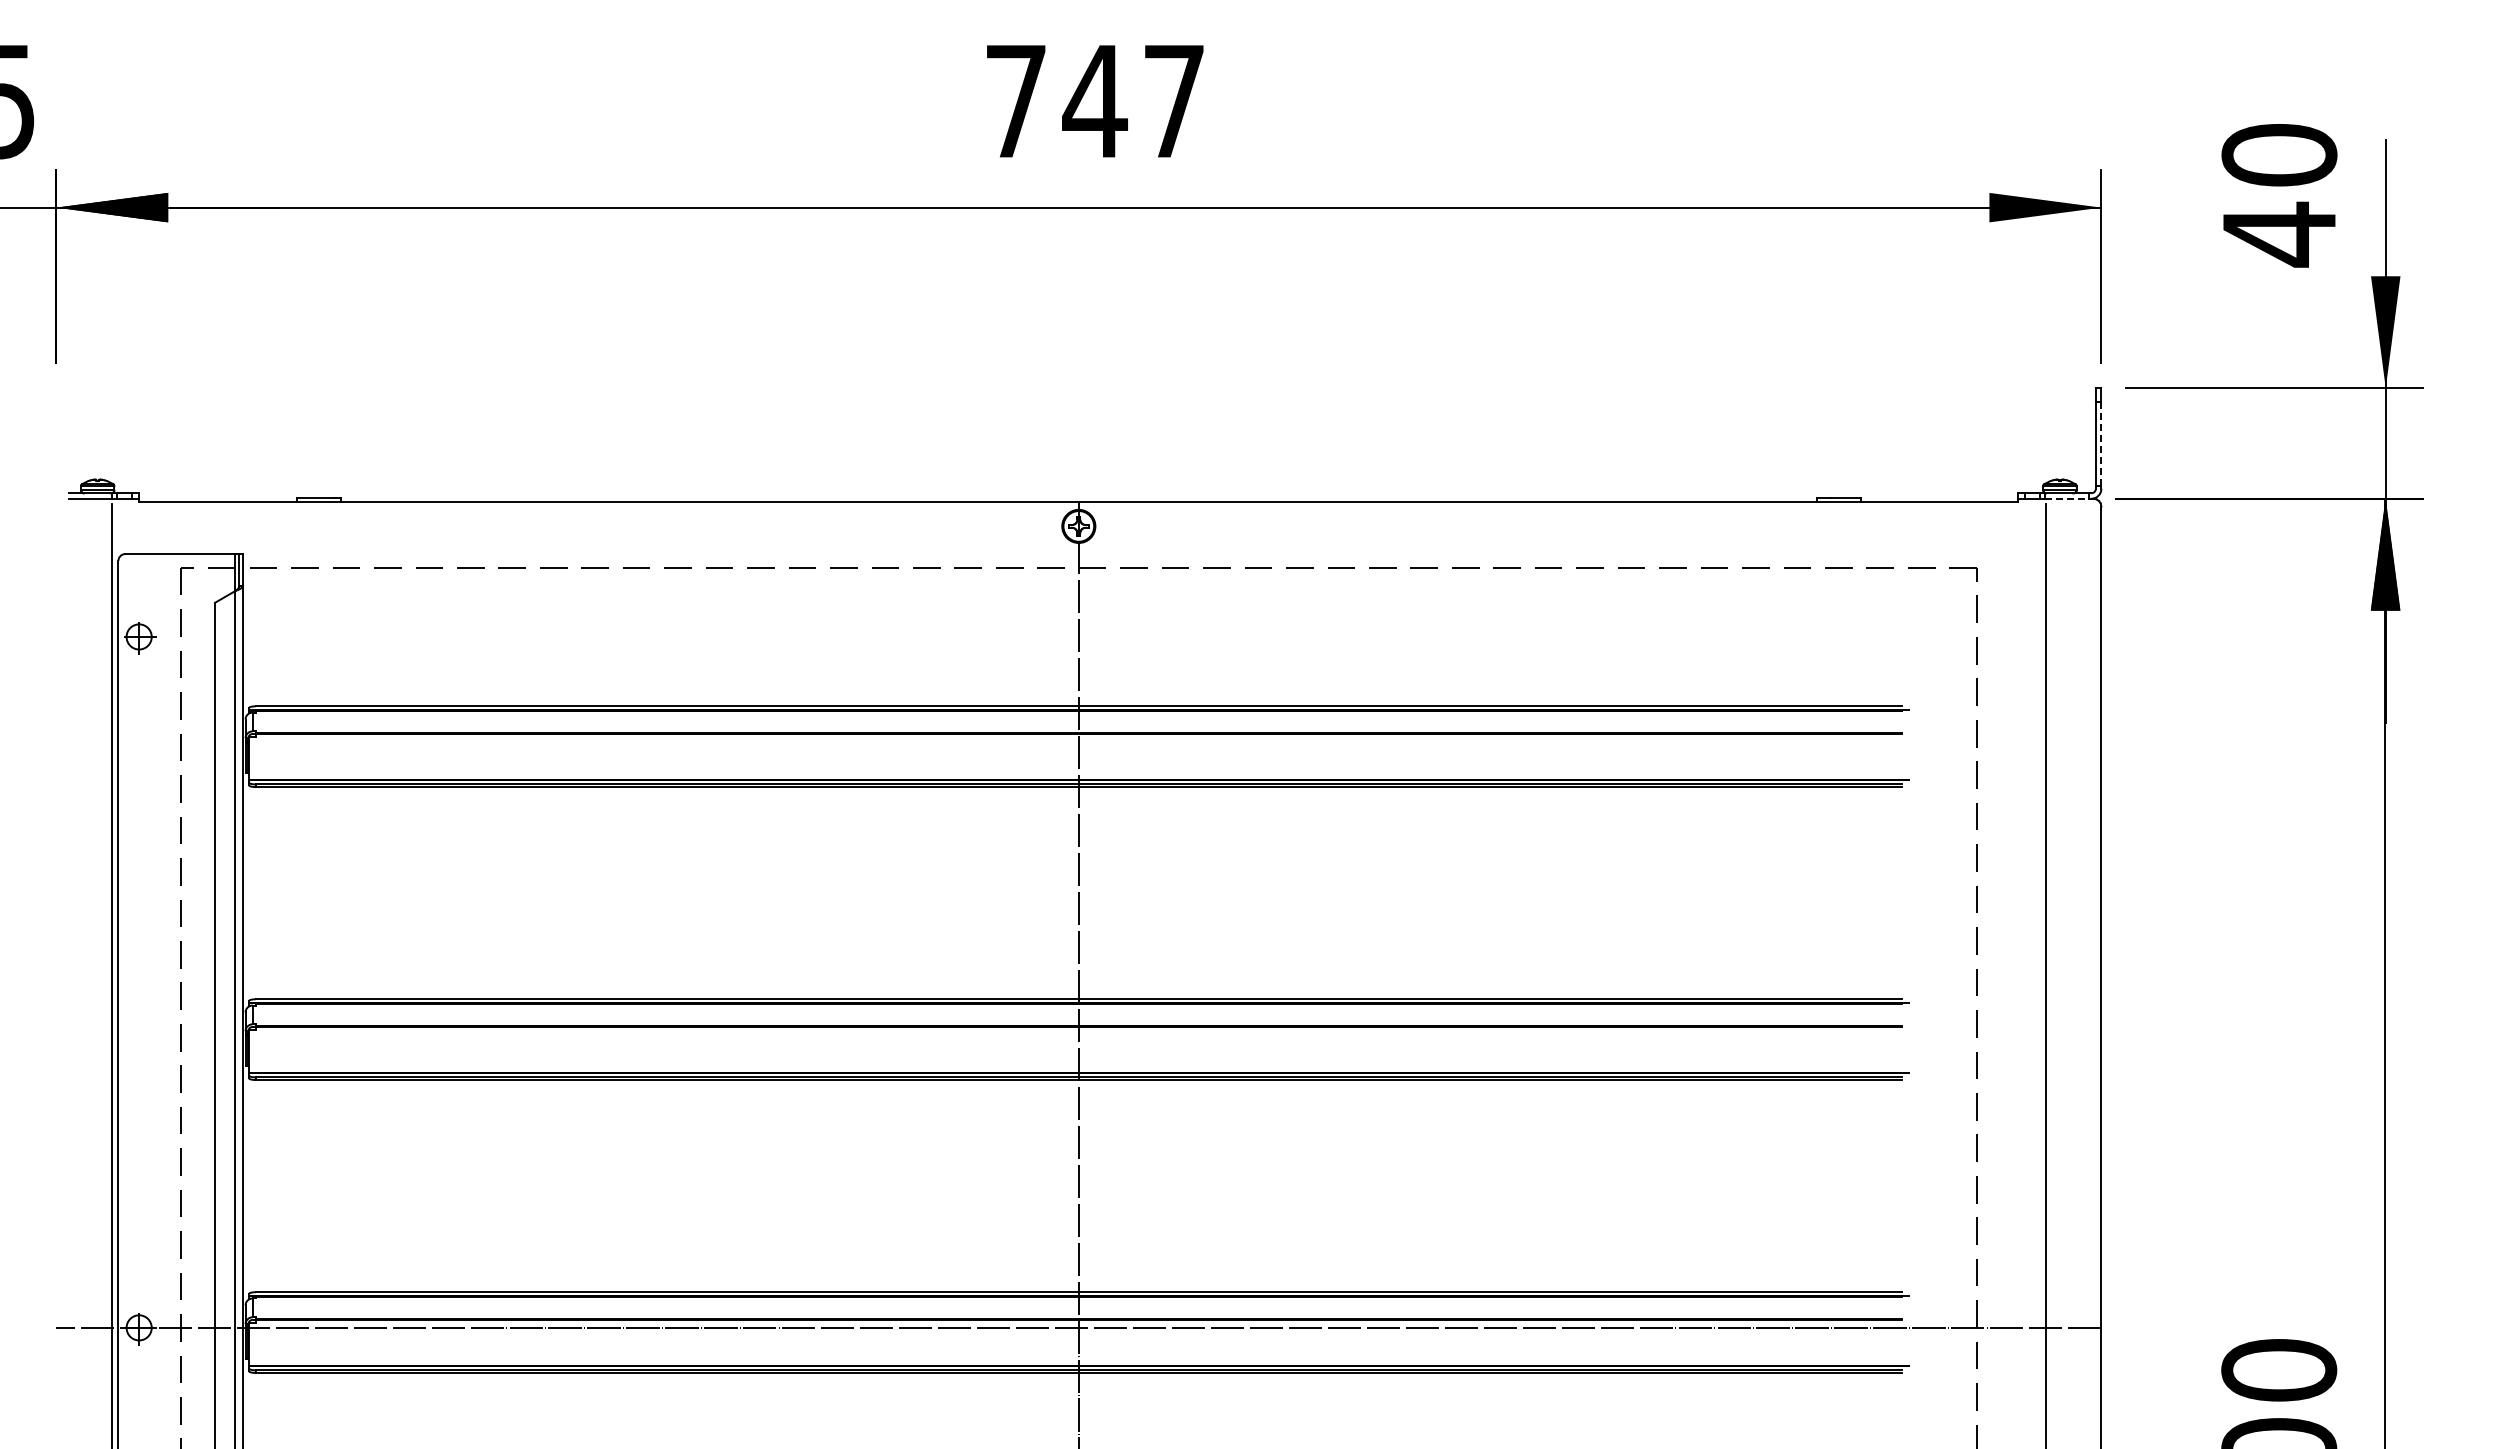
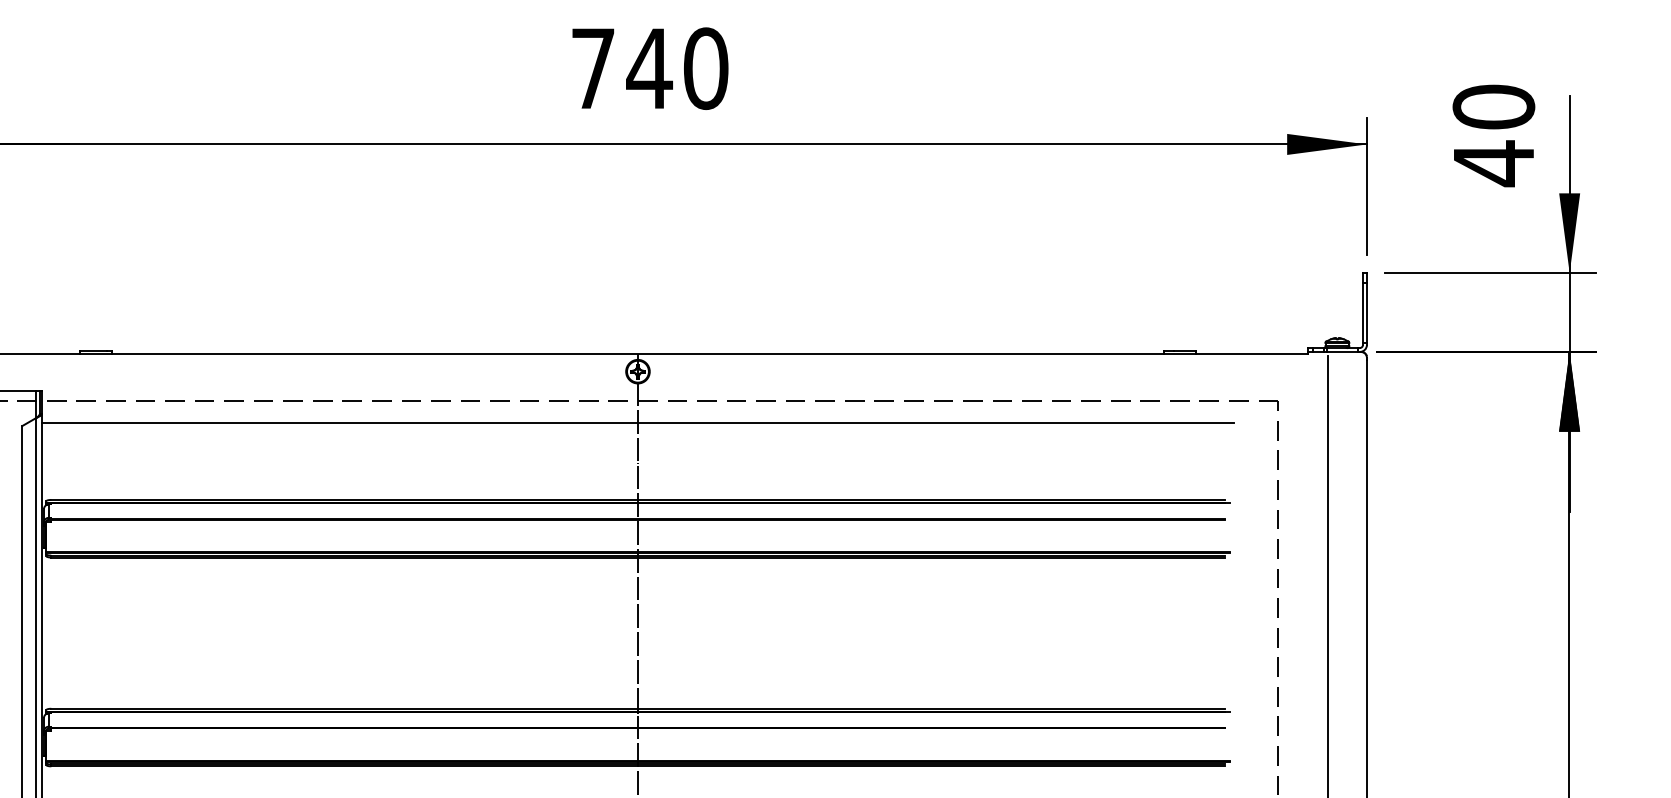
text: (1174, 101) -> (706, 68), 747 -> 740
line: (2101, 443) -> (1367, 312), dashed -> solid
line: (2067, 498) -> (1342, 351), dashed -> solid
line: (1078, 598) -> (637, 423), added

